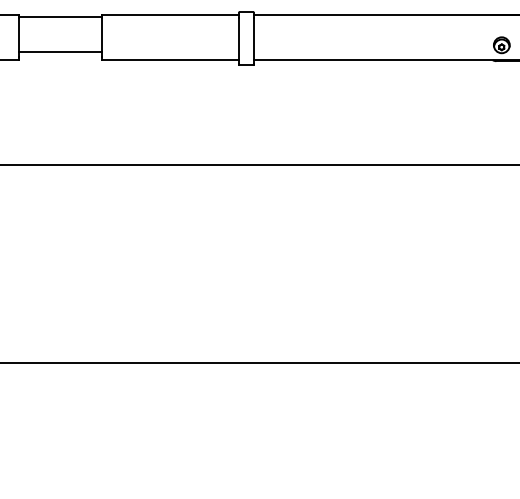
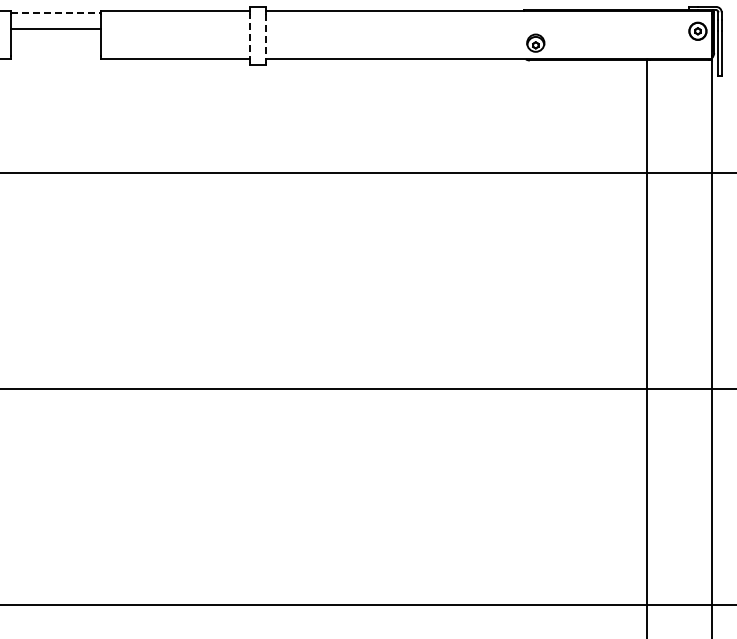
line: (61, 17) -> (56, 12), solid -> dashed
line: (238, 40) -> (249, 38), solid -> dashed
line: (254, 40) -> (266, 38), solid -> dashed
line: (60, 51) -> (55, 28), moved

